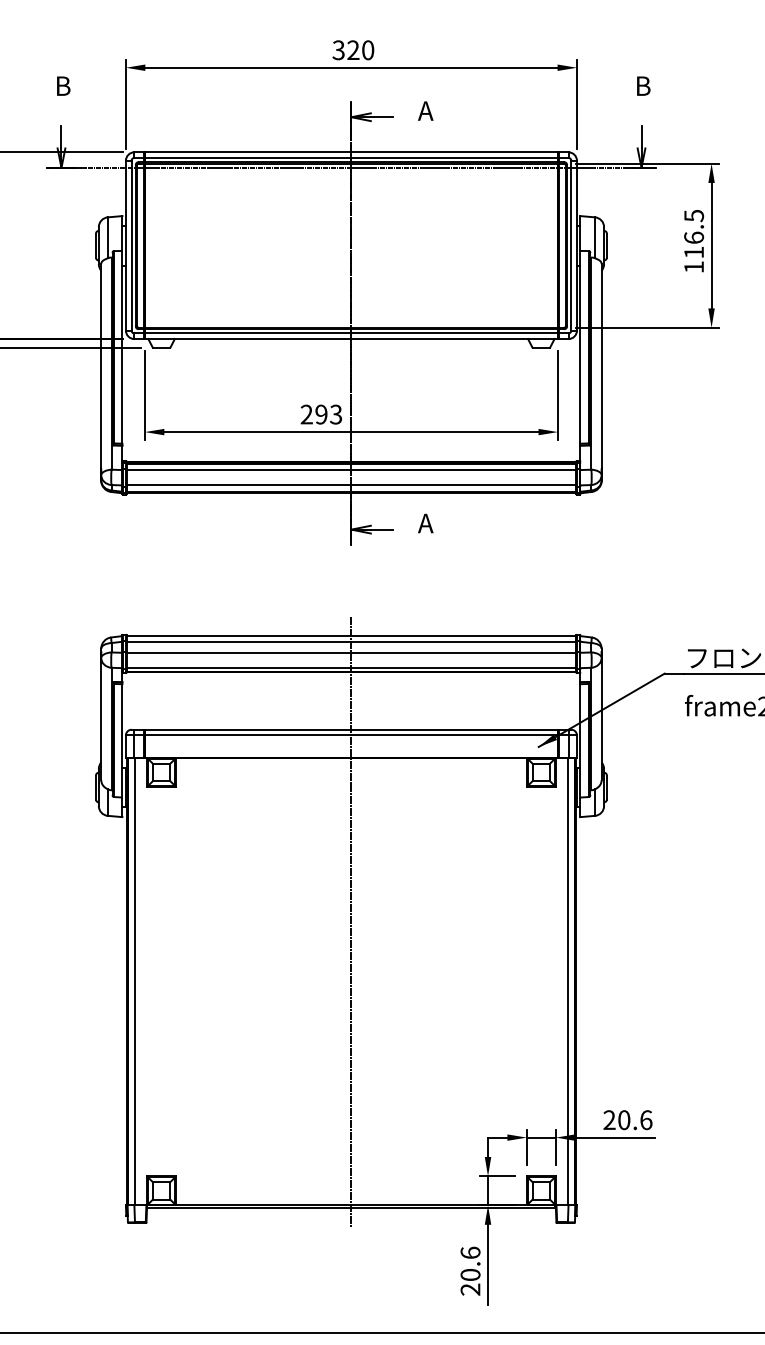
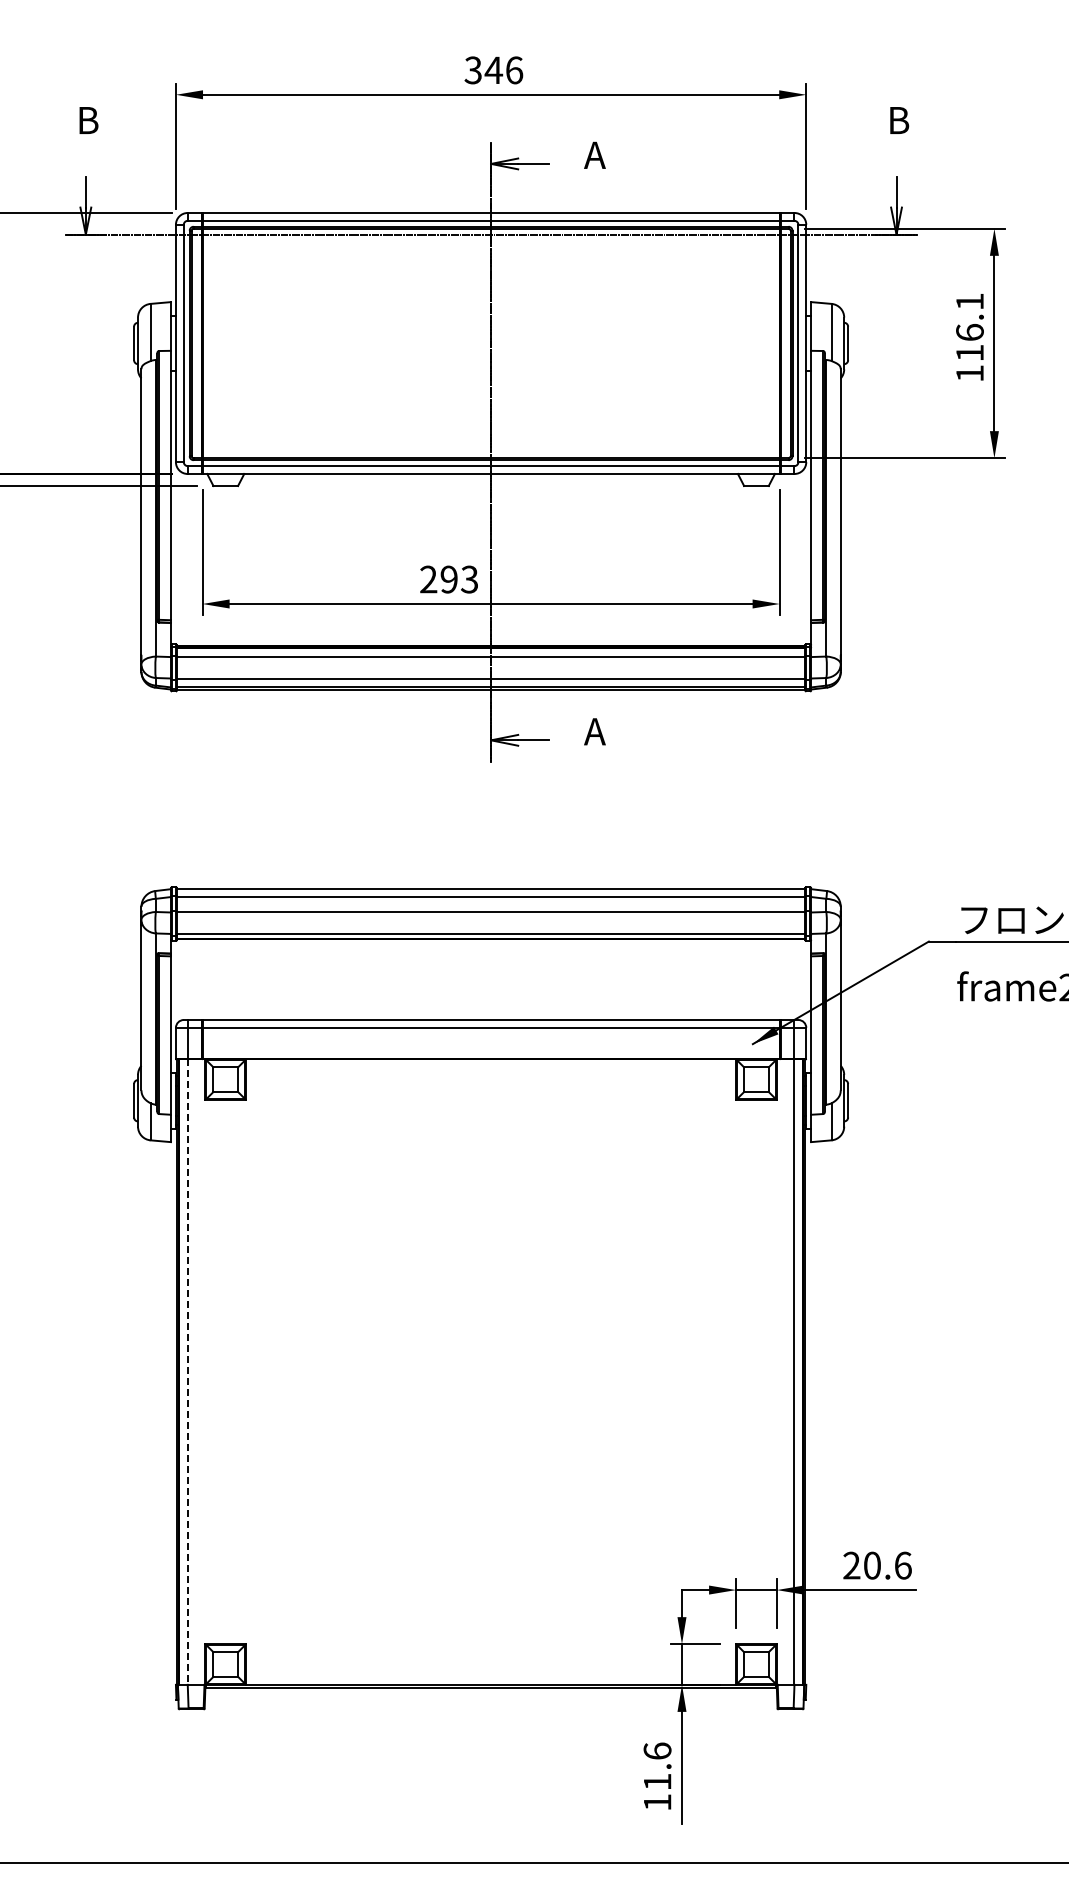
text: (360, 50) -> (503, 70), 320 -> 346
text: (693, 215) -> (969, 301), 116.5 -> 116.1
line: (351, 921) -> (491, 1288), removed
line: (134, 981) -> (188, 1372), solid -> dashed
text: (470, 1282) -> (657, 1792), 20.6 -> 11.6

